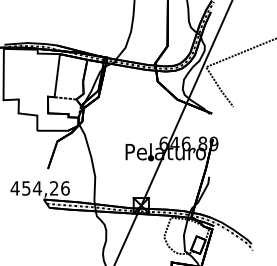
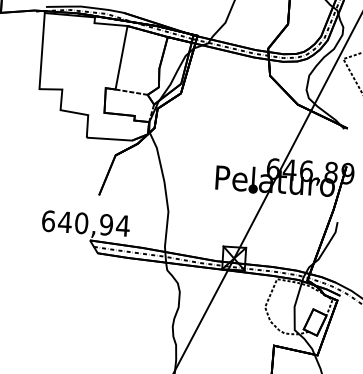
text: (39, 188) -> (84, 223), 454,26 -> 640,94

